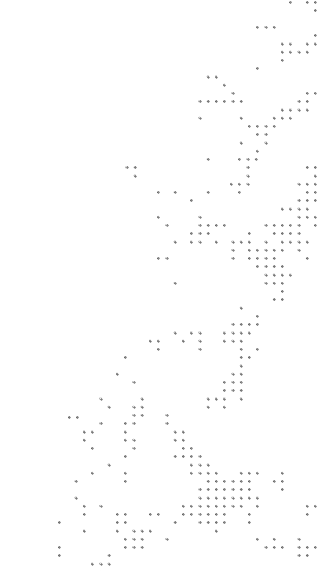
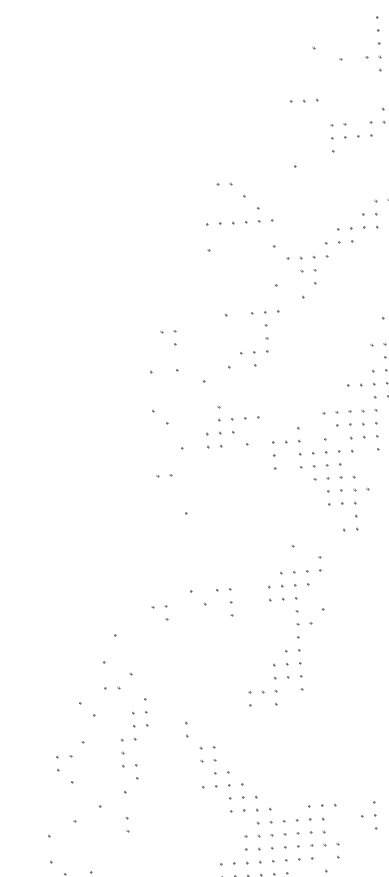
part: (130, 171) -> (168, 337), moved
part: (243, 175) -> (260, 338), moved
part: (73, 417) -> (112, 688), moved

